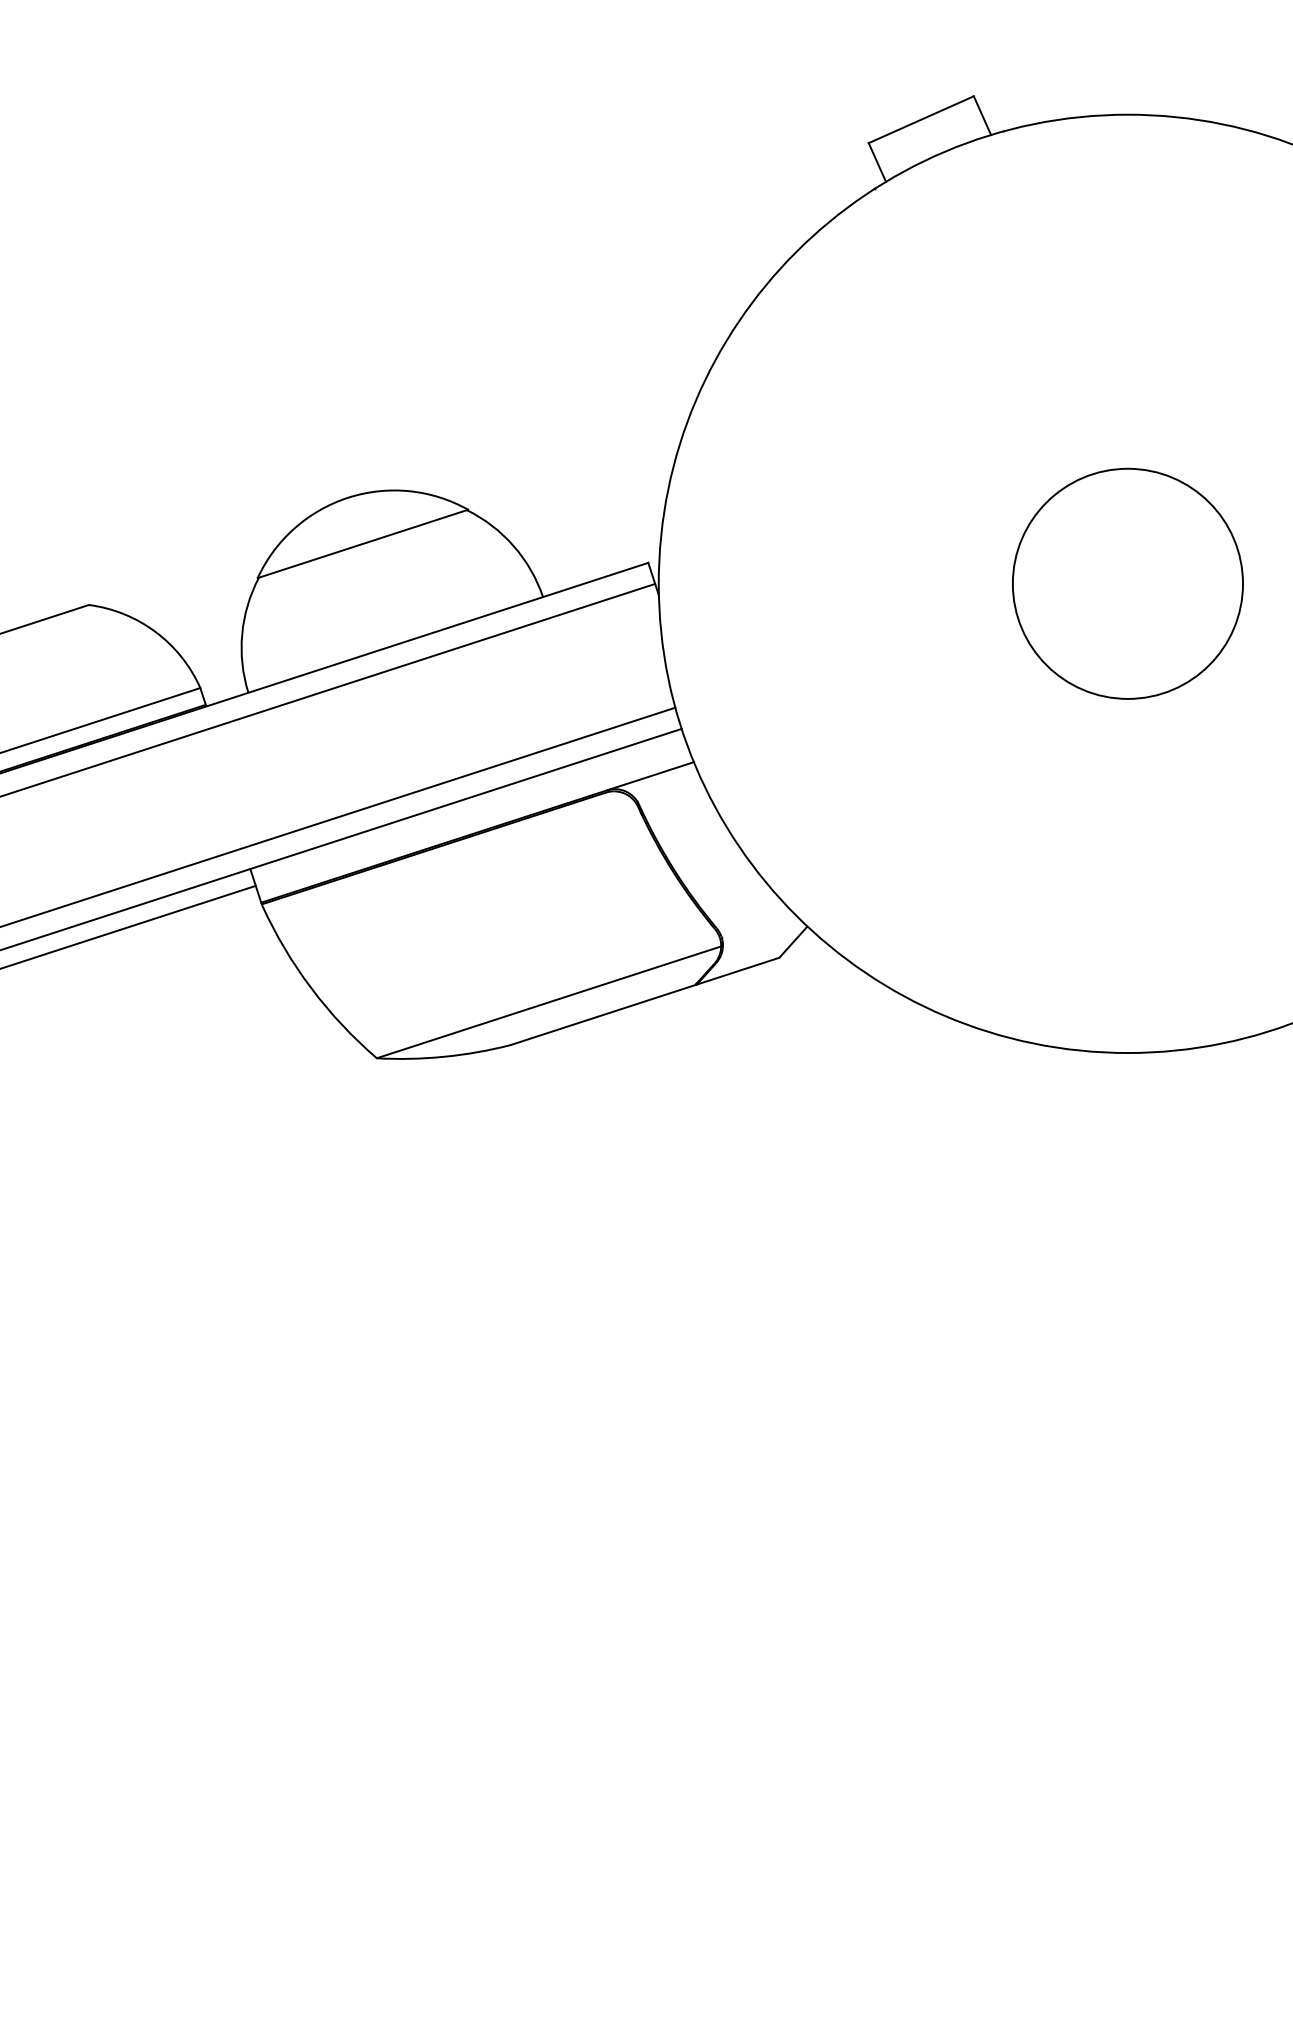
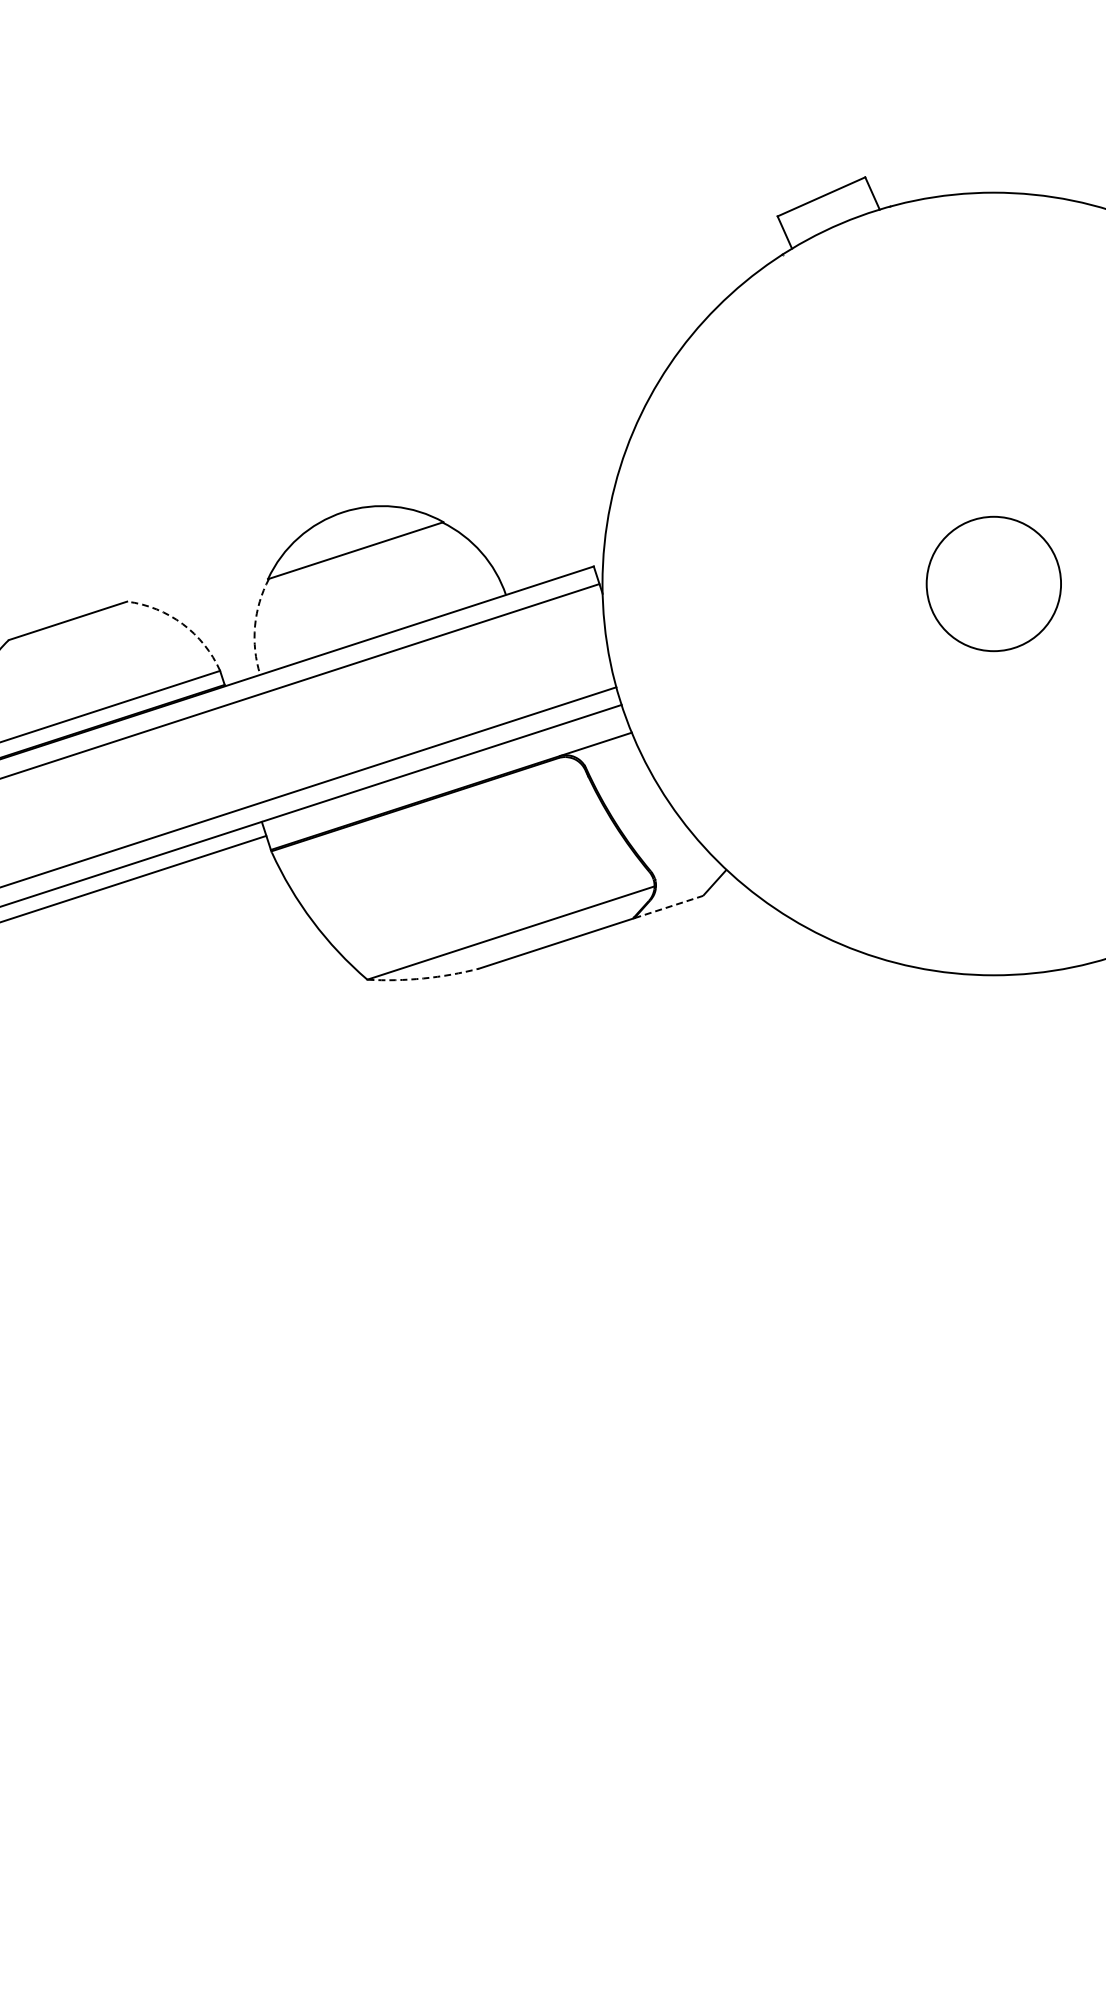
circle: (1127, 583) -> (993, 583), size x0.7
arc: (155, 632) -> (182, 624), solid -> dashed
arc: (242, 634) -> (255, 626), solid -> dashed
line: (739, 970) -> (669, 906), solid -> dashed
arc: (444, 1056) -> (423, 978), solid -> dashed

